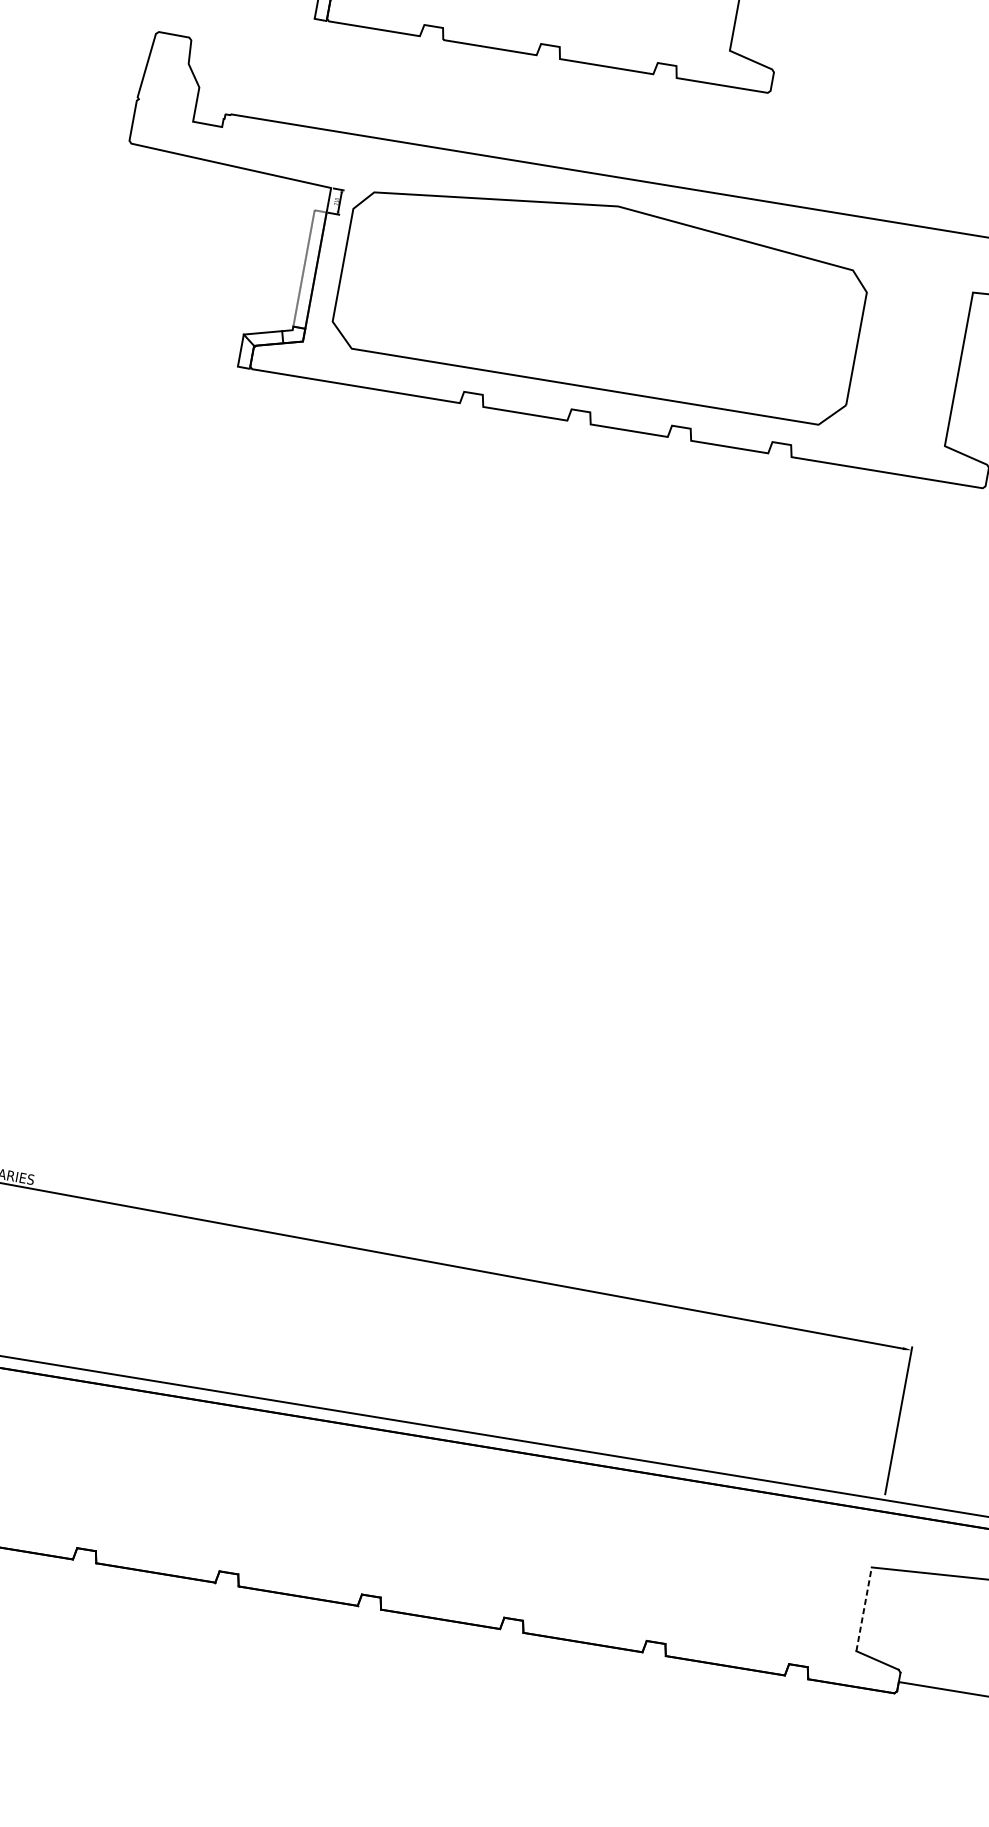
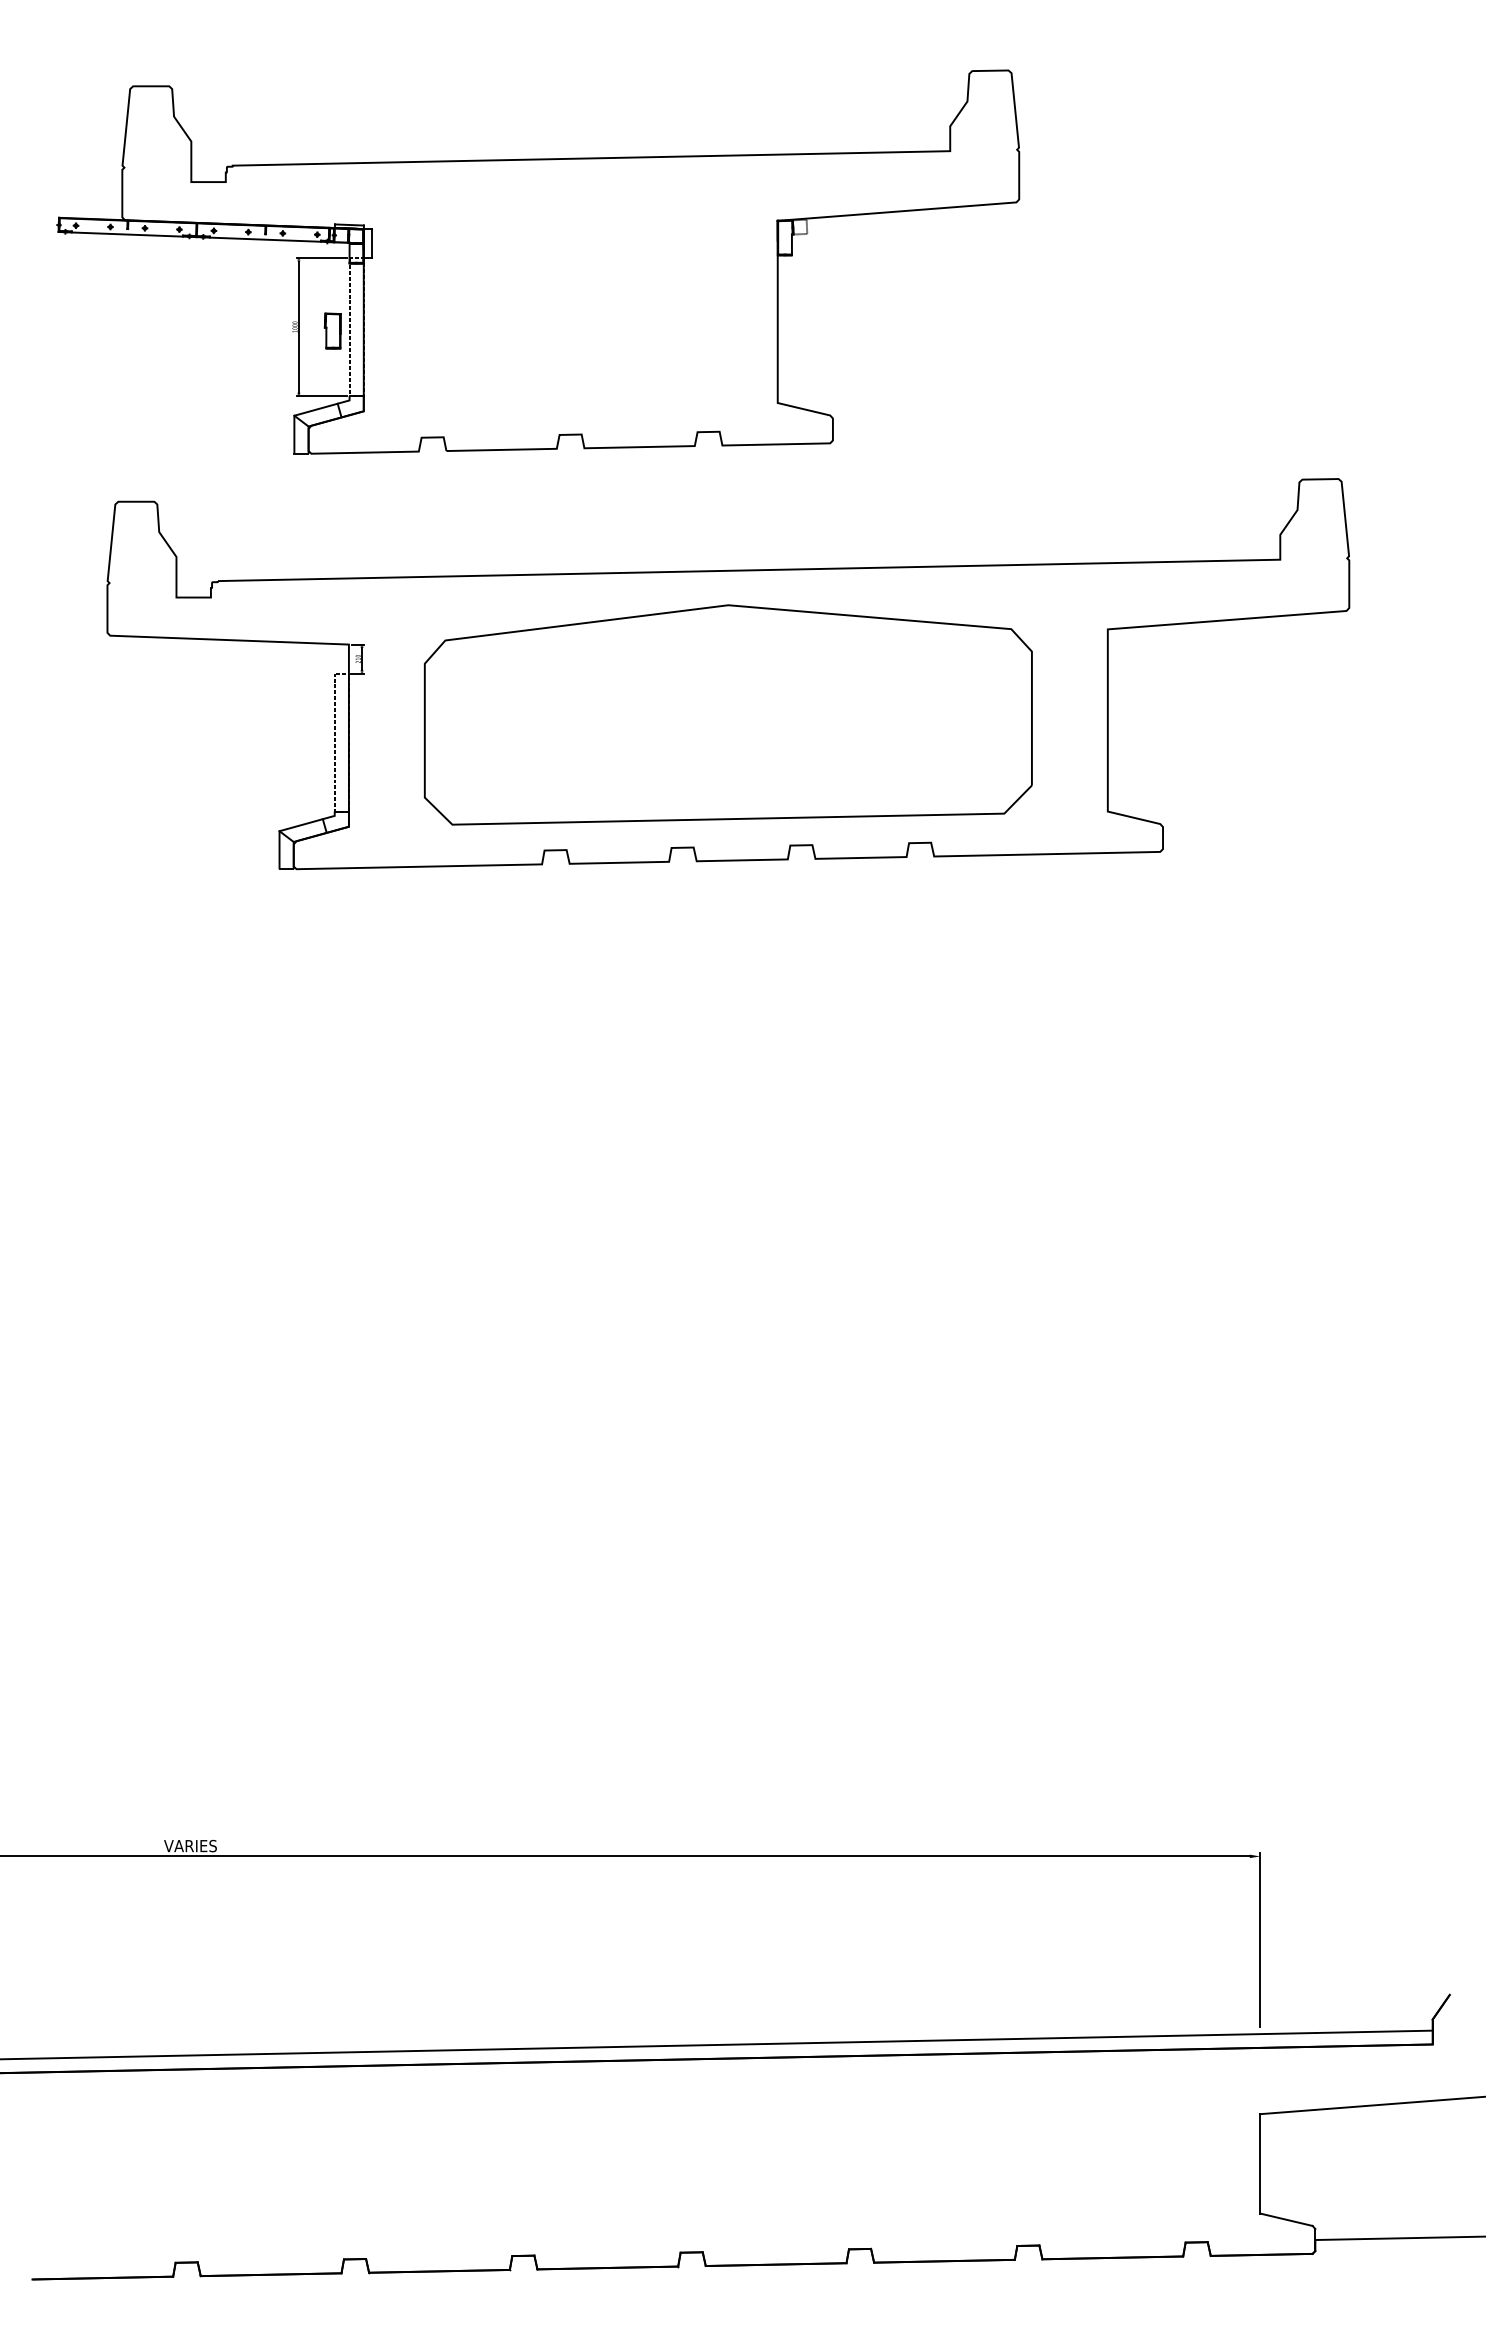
part: (600, 298) -> (727, 714), moved
line: (864, 1609) -> (1260, 2163), dashed -> solid

